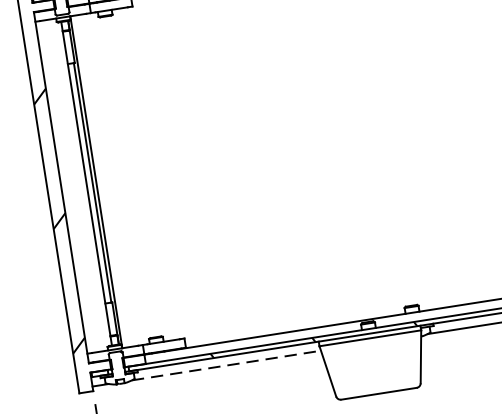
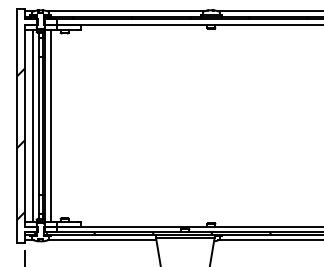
line: (107, 179) -> (51, 125), added
line: (74, 185) -> (32, 125), added
line: (227, 365) -> (102, 240), dashed -> solid

